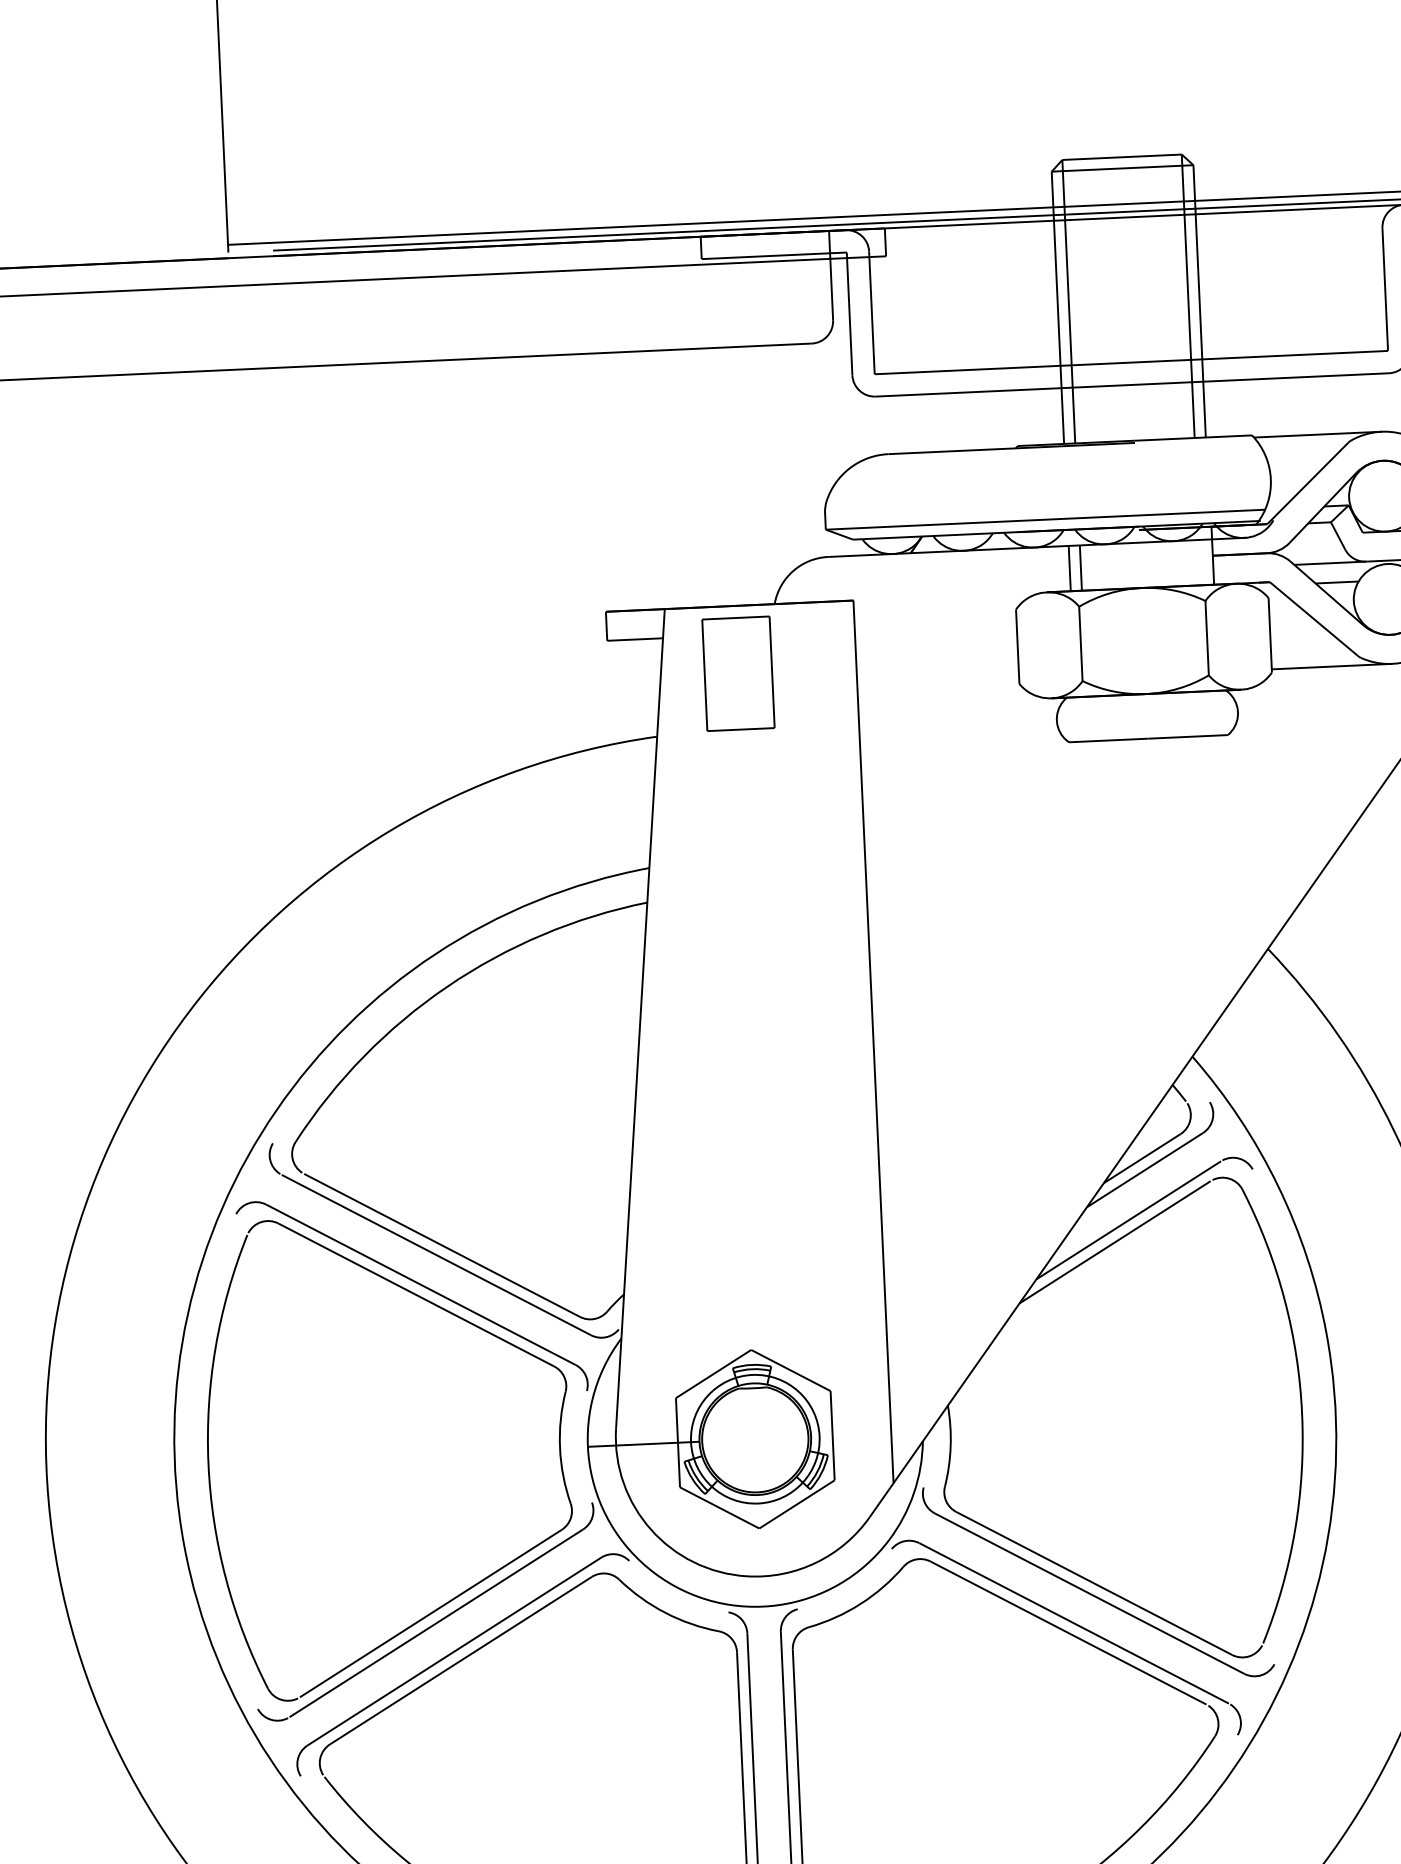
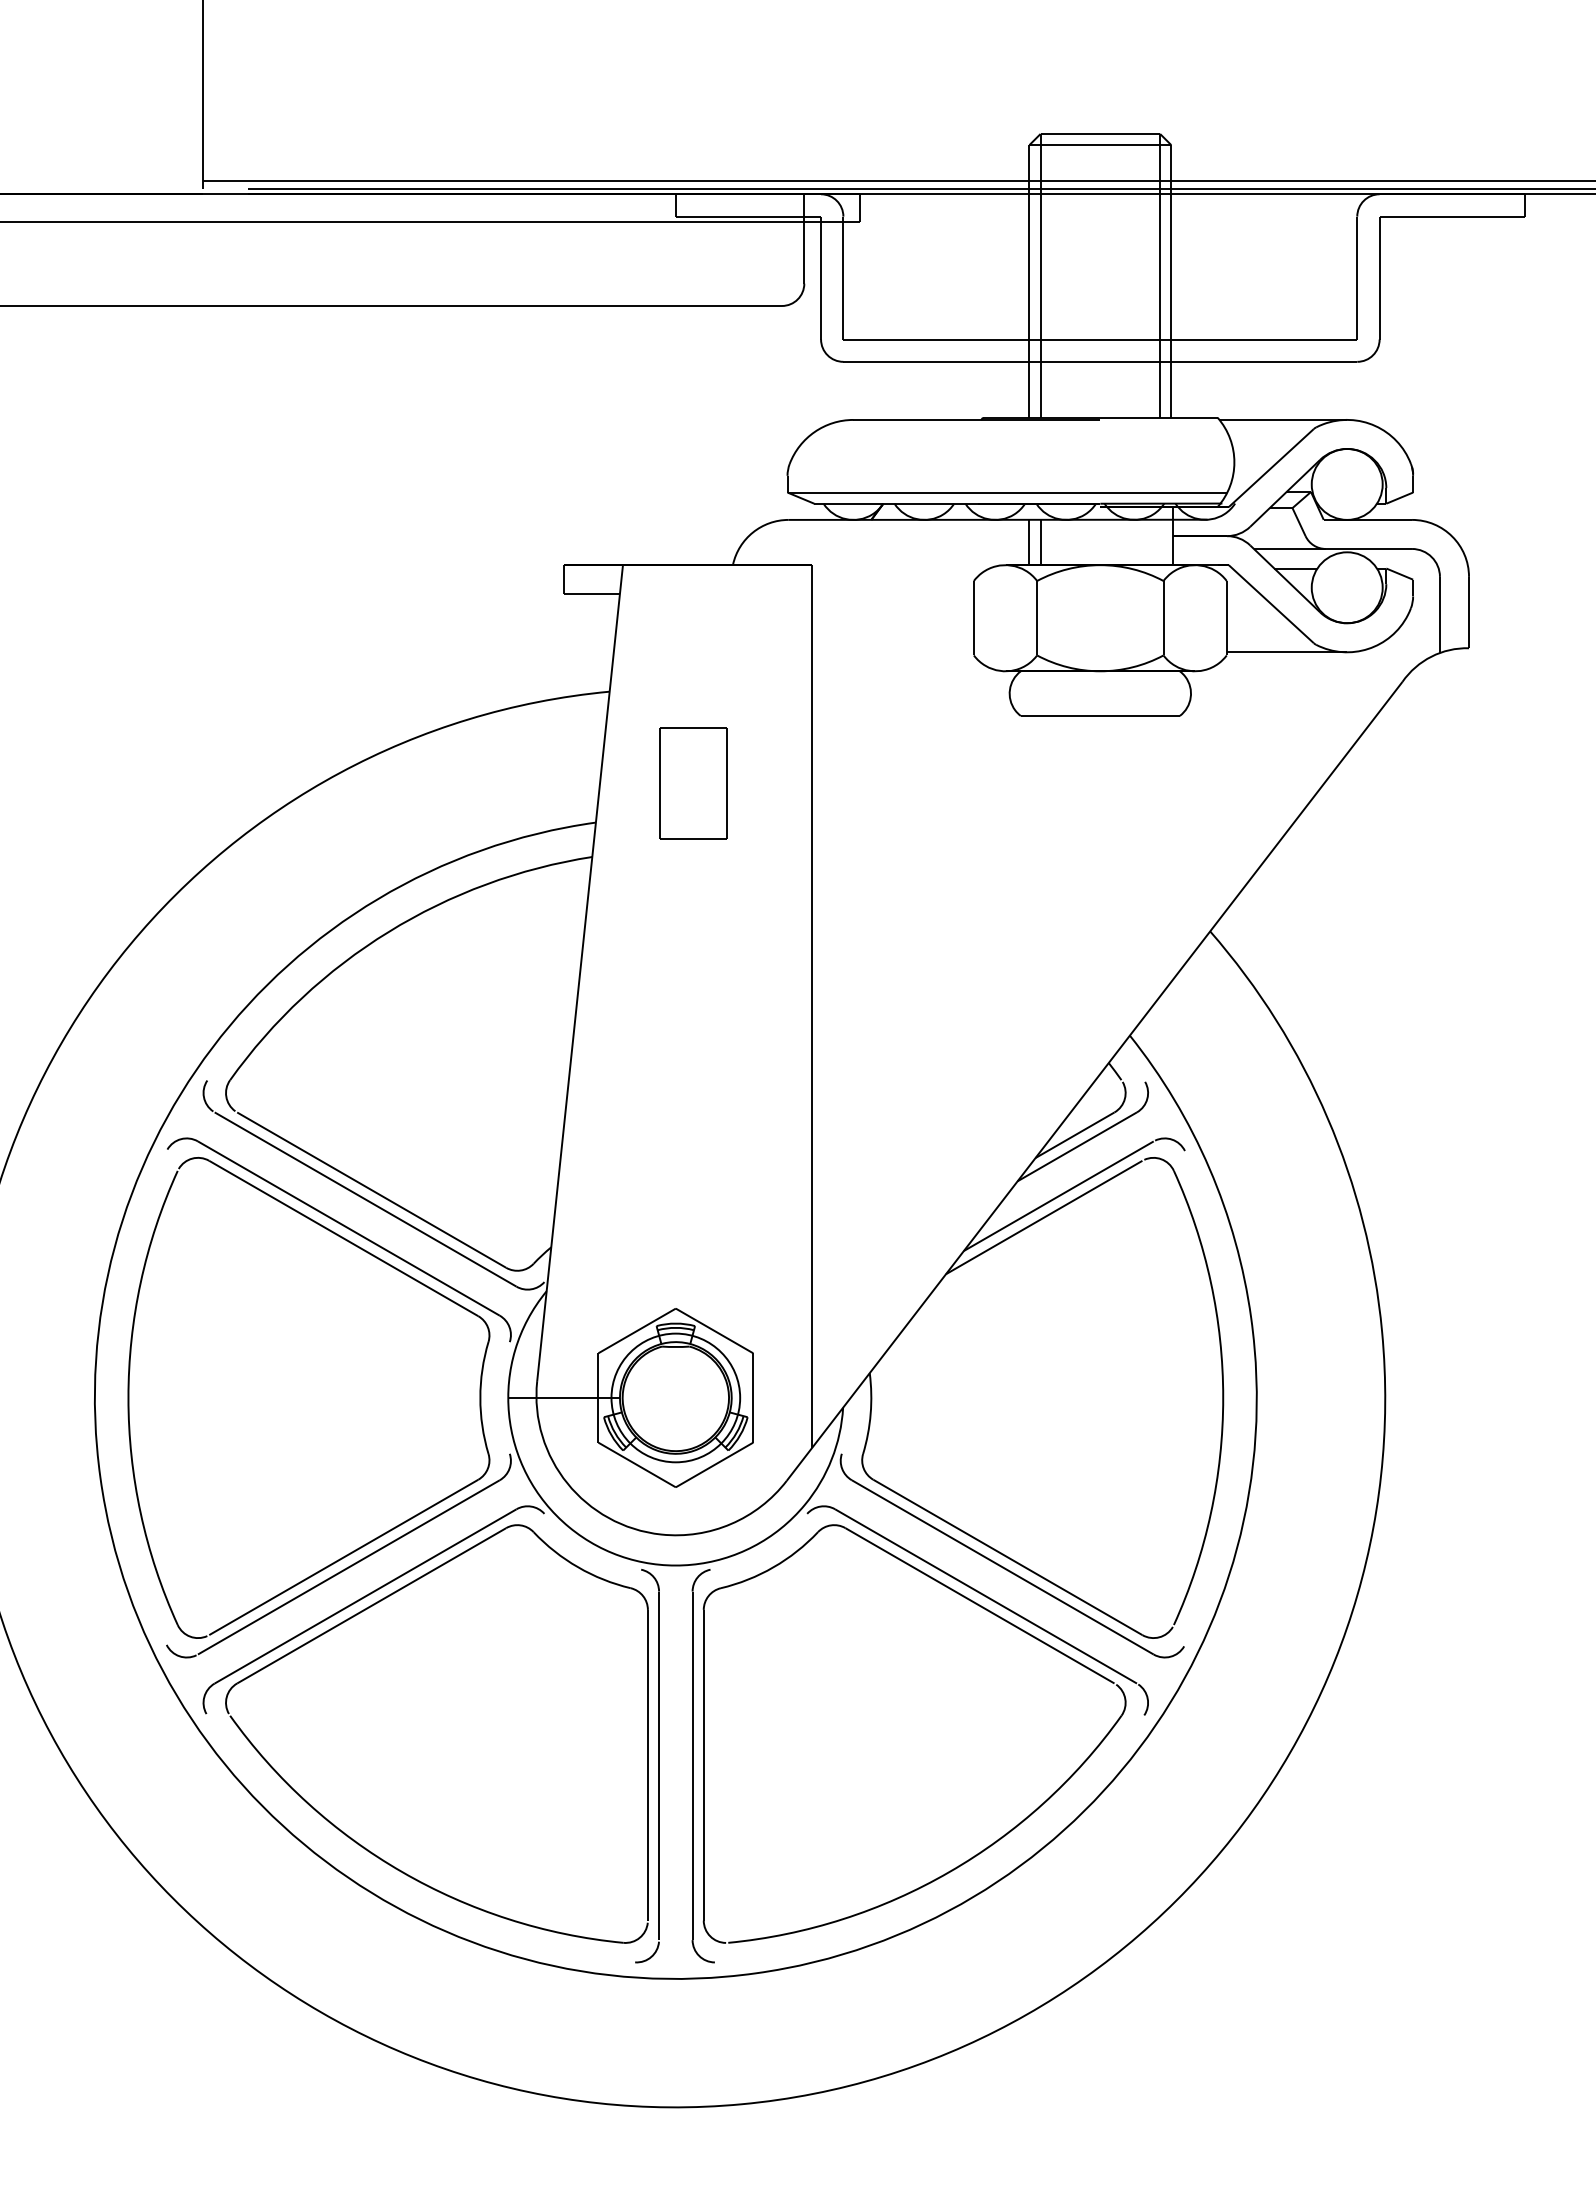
part: (738, 673) -> (693, 783), moved

